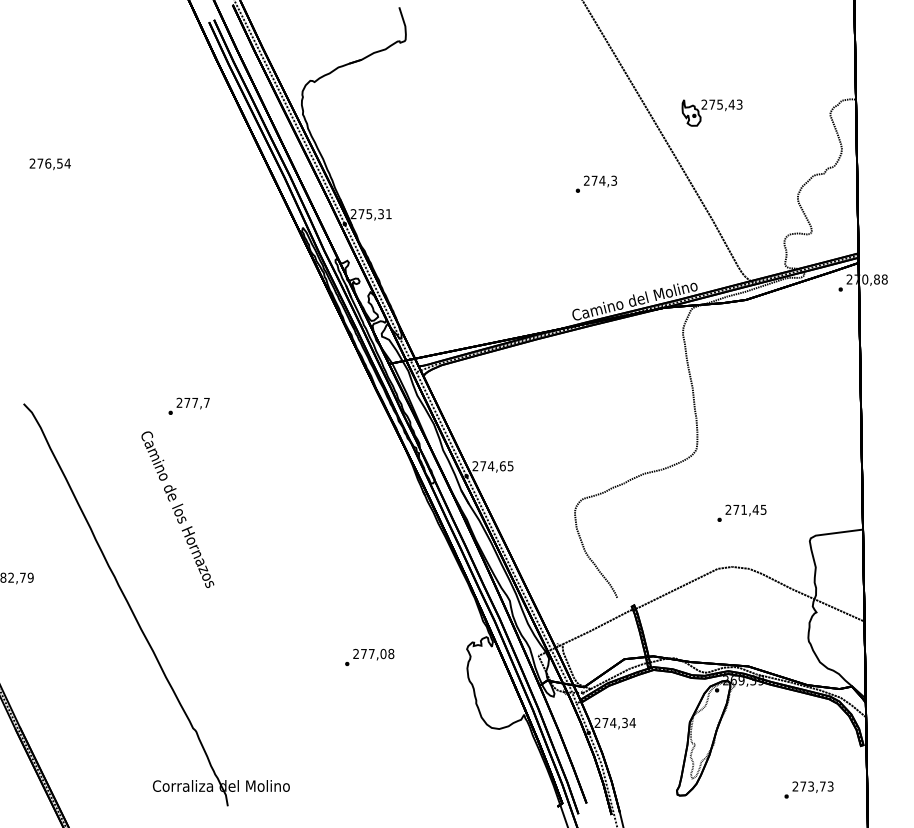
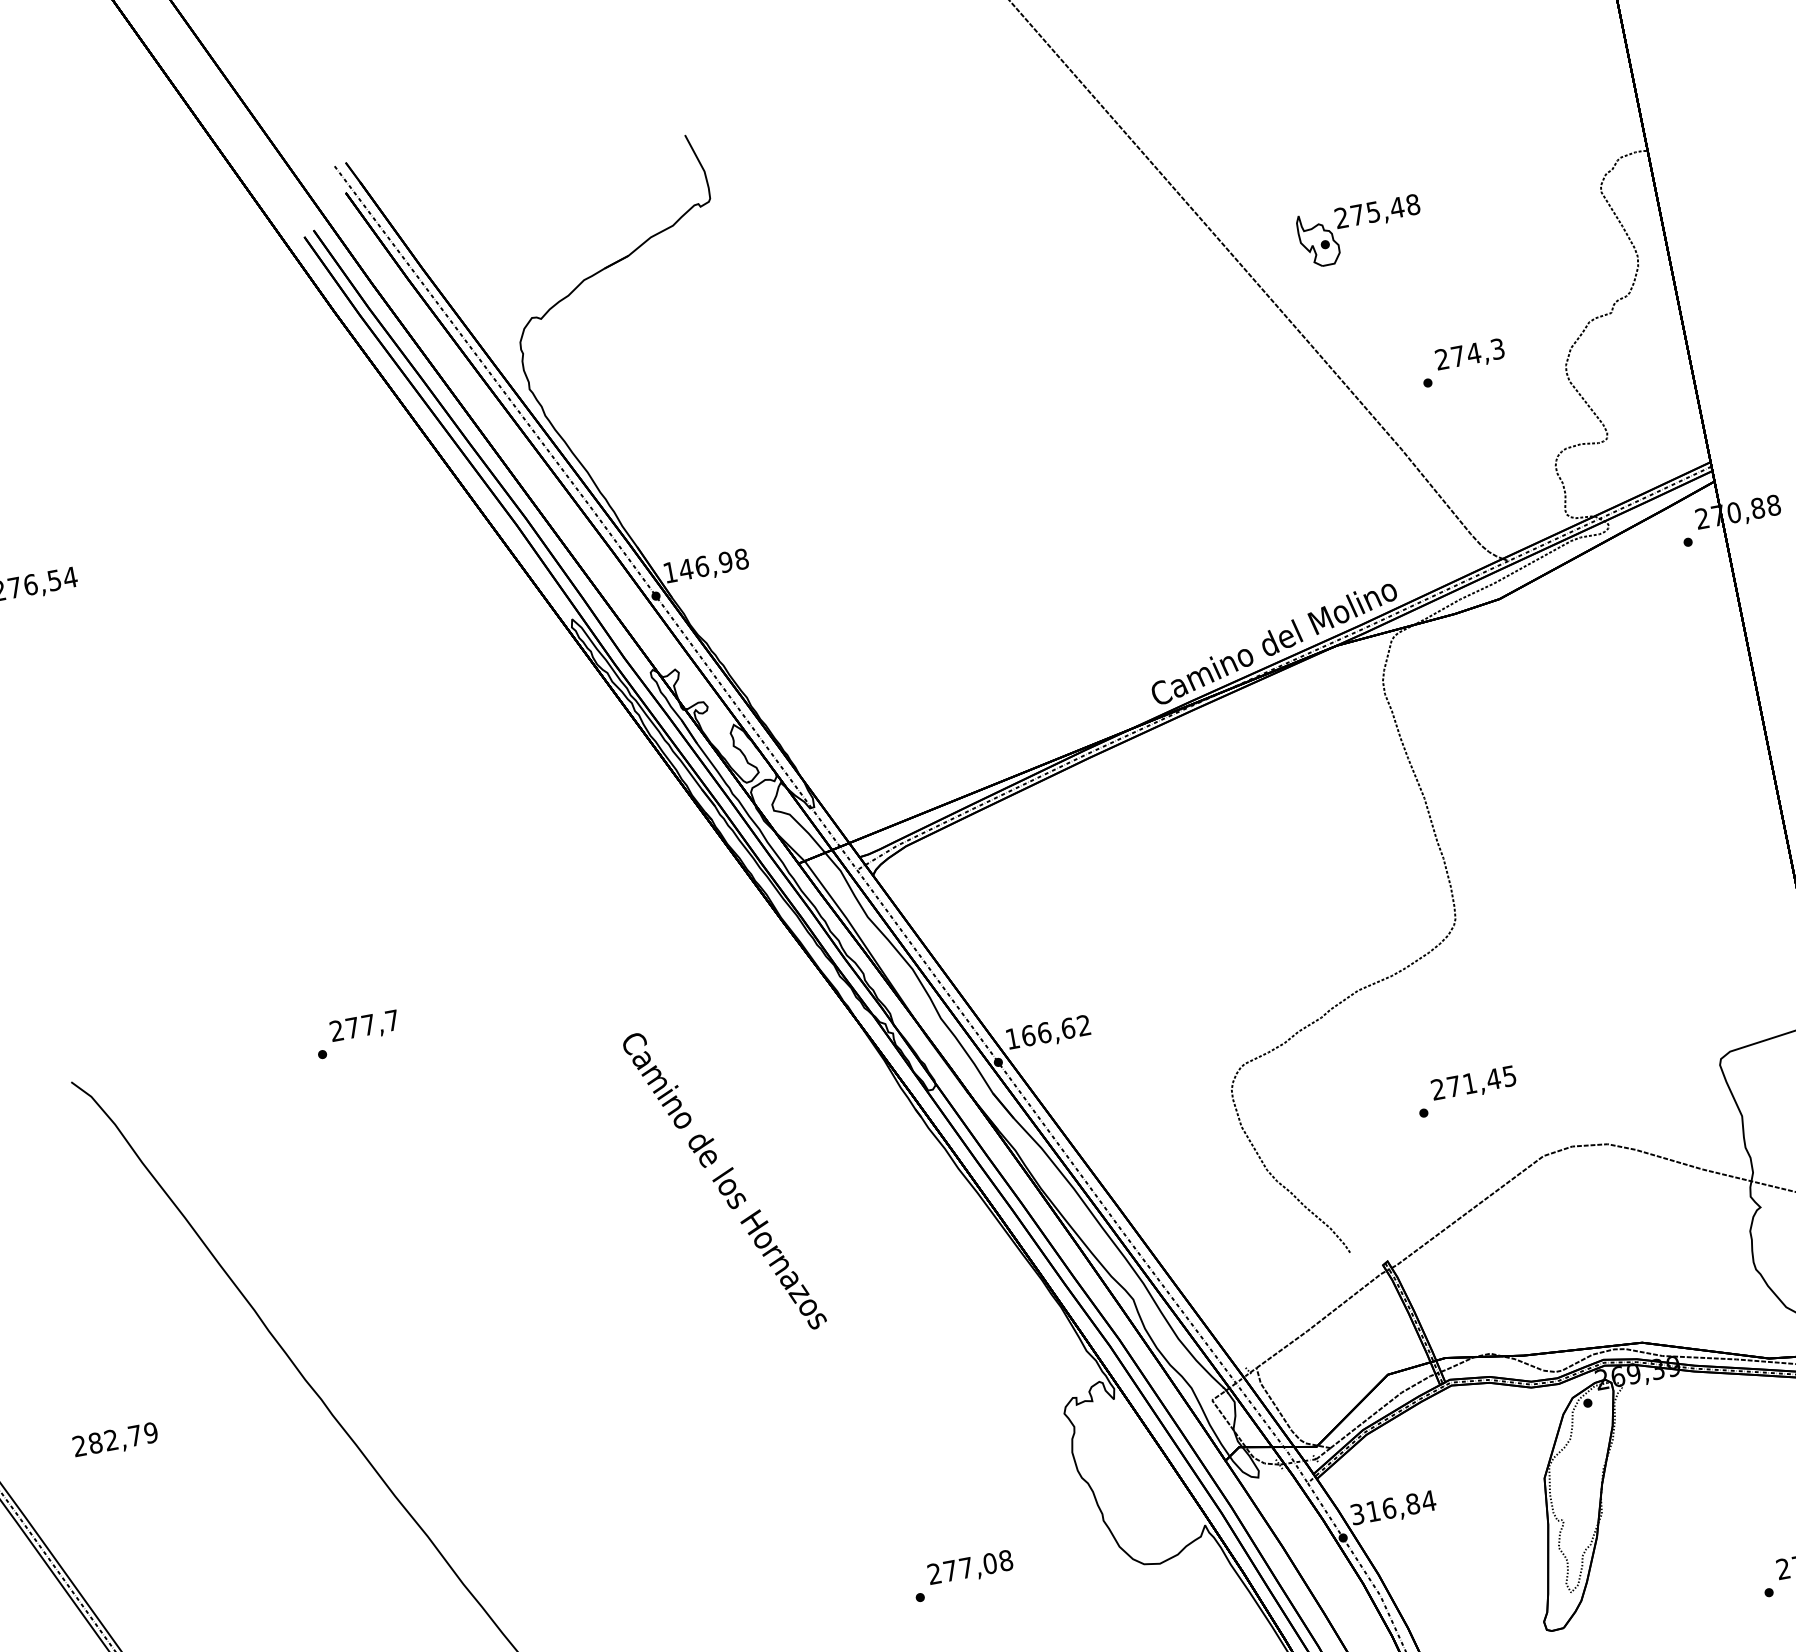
text: (739, 104) -> (1412, 204), 275,43 -> 275,48
text: (595, 183) -> (1460, 361), moved
text: (370, 214) -> (704, 566), 275,31 -> 146,98
text: (188, 405) -> (355, 1032), moved
text: (492, 466) -> (1047, 1032), 274,65 -> 166,62
text: (177, 509) -> (723, 1181), moved
text: (741, 512) -> (1465, 1089), moved
text: (369, 657) -> (963, 1575), moved
text: (610, 722) -> (1383, 1508), 274,34 -> 316,84

